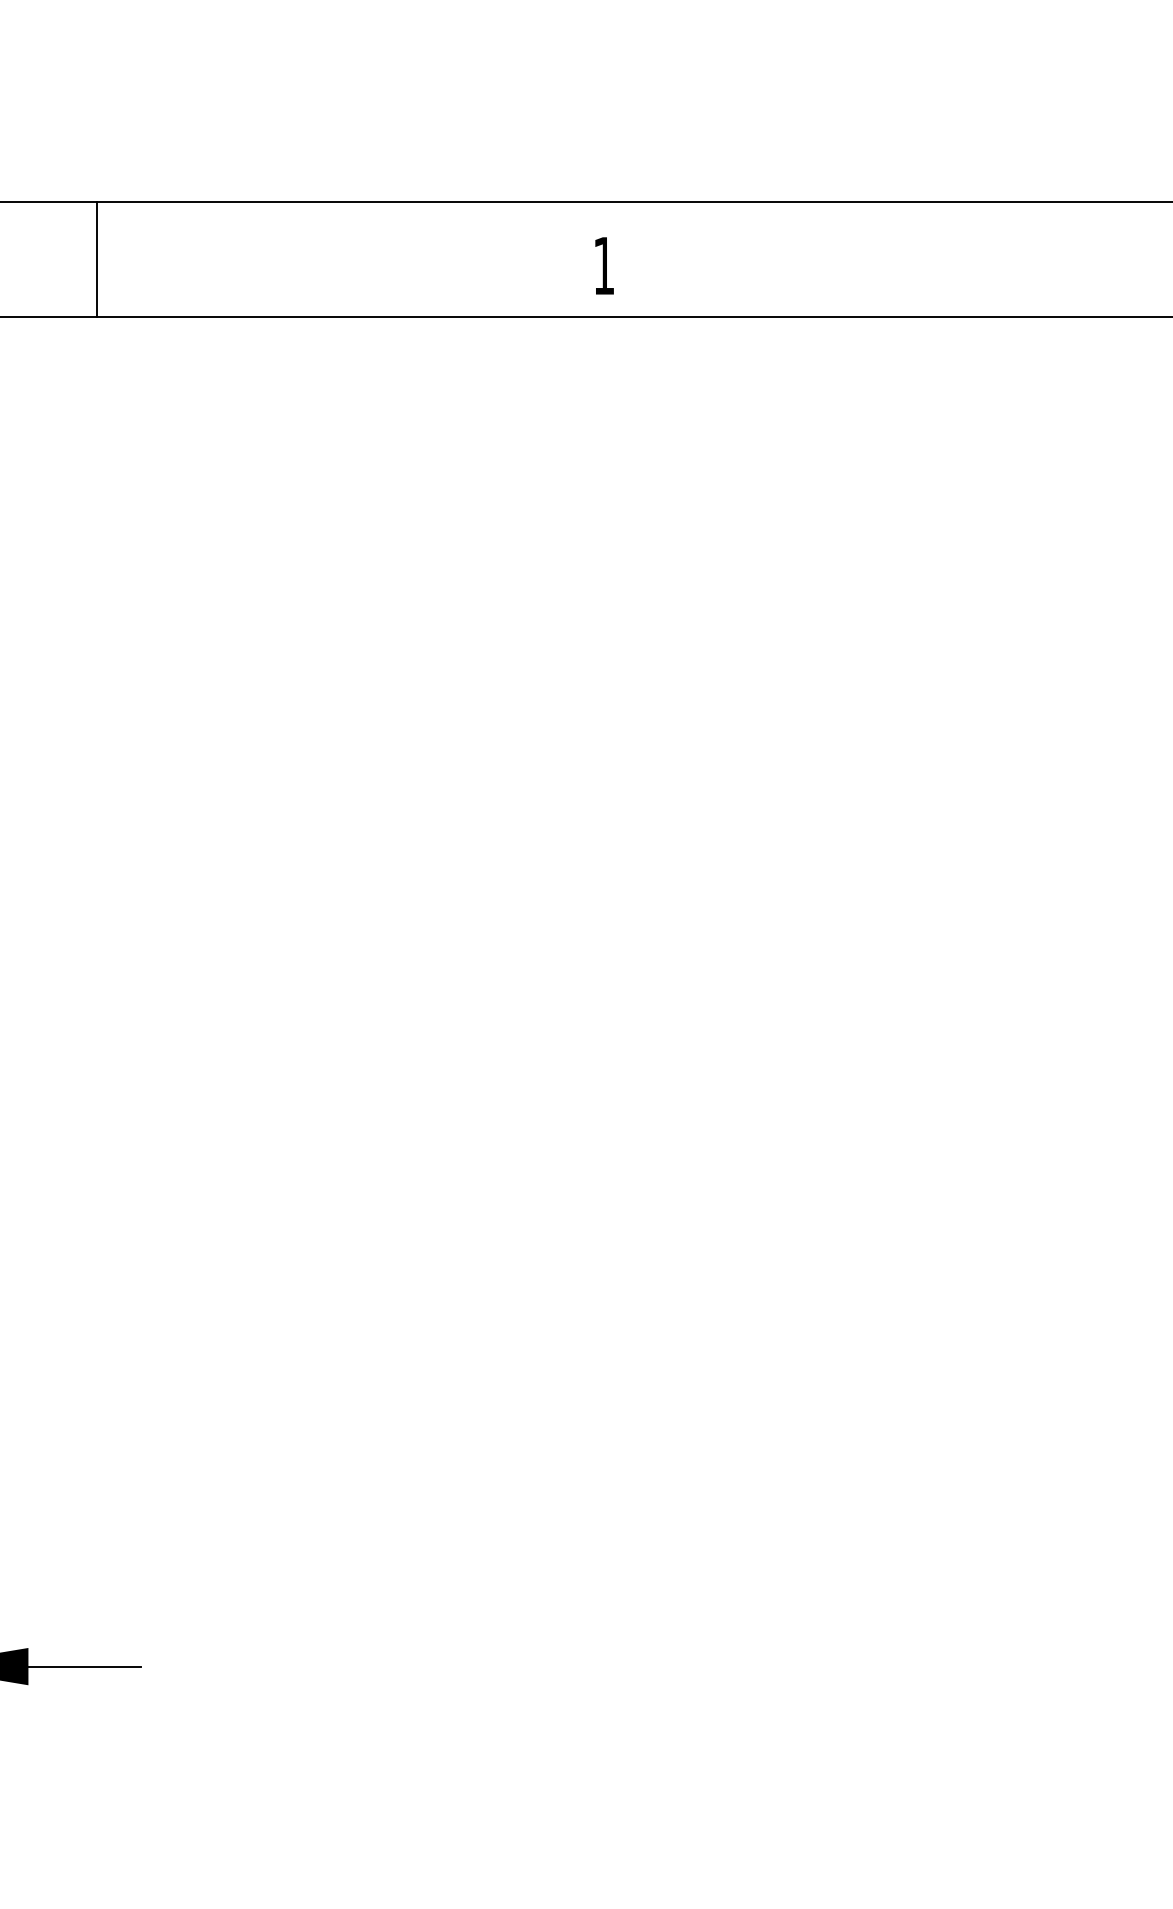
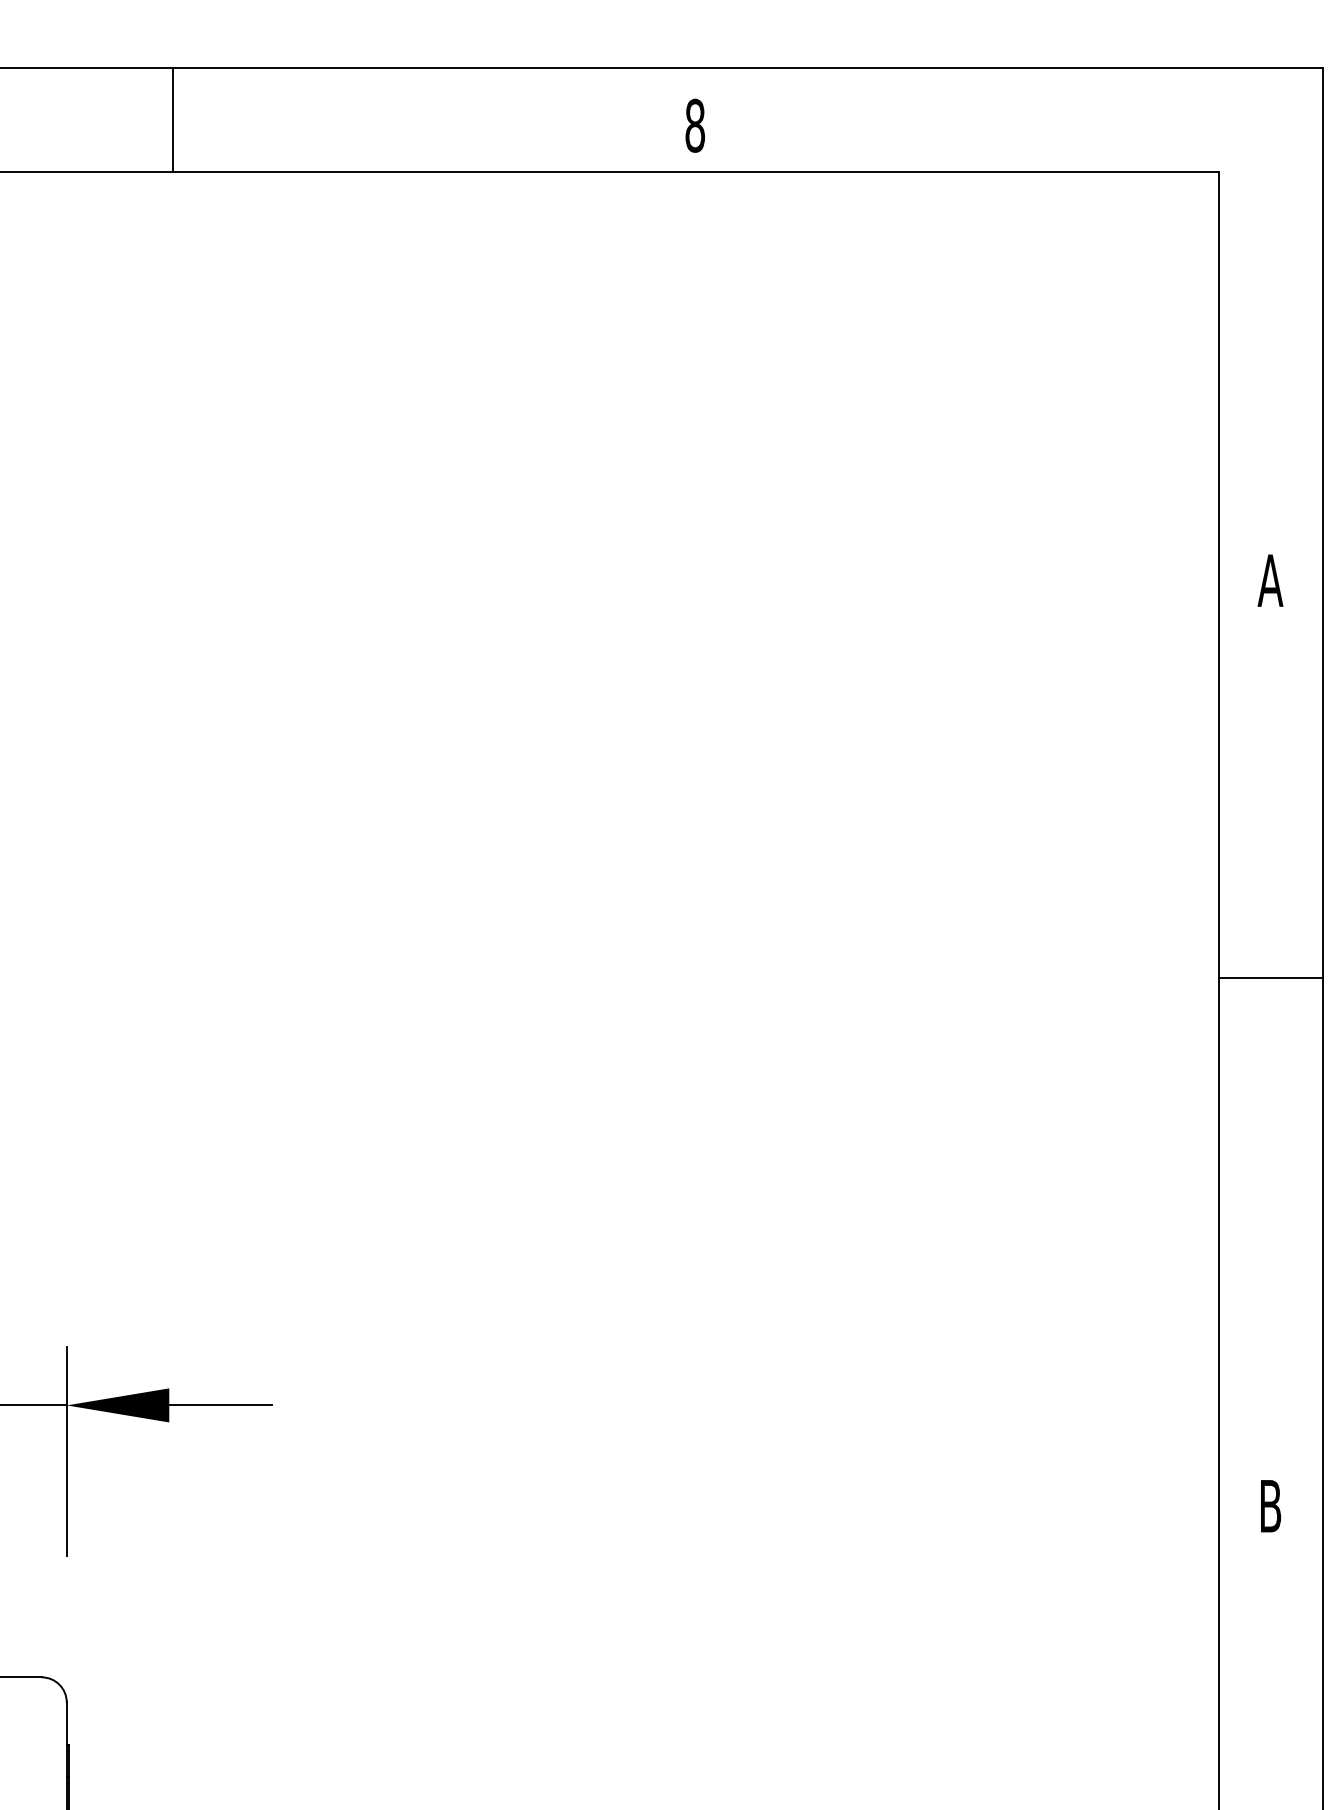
line: (96, 259) -> (172, 119), moved
text: (603, 265) -> (694, 125), 1 -> 8

